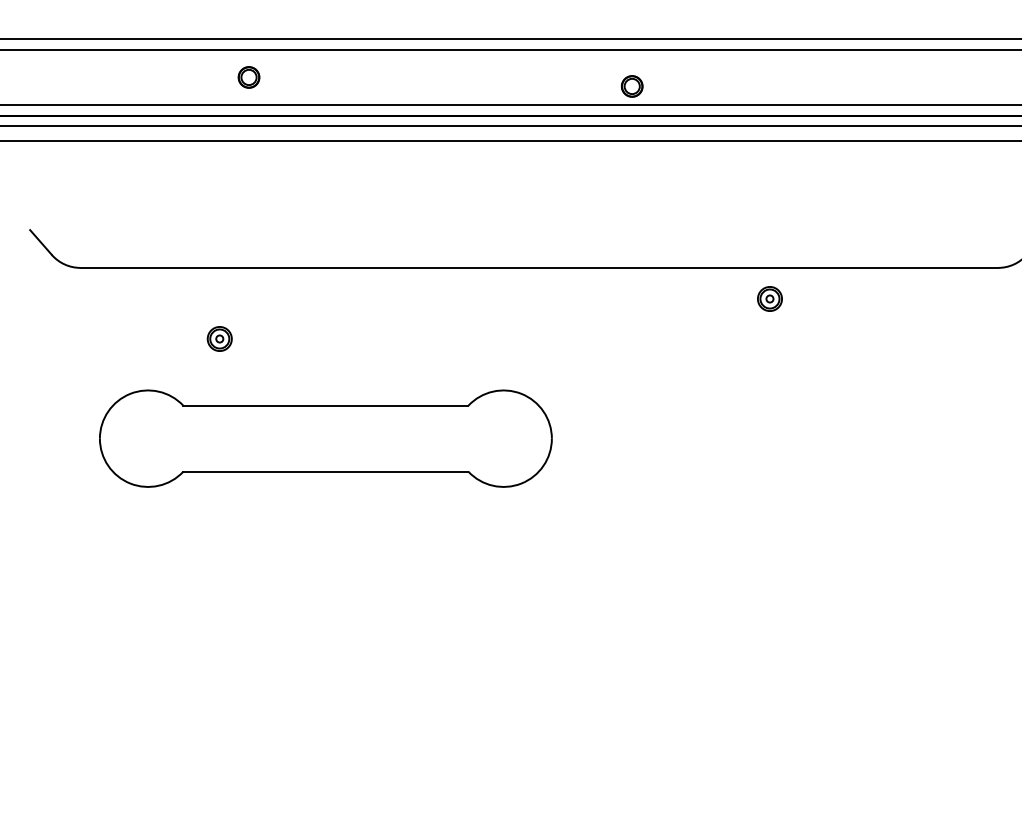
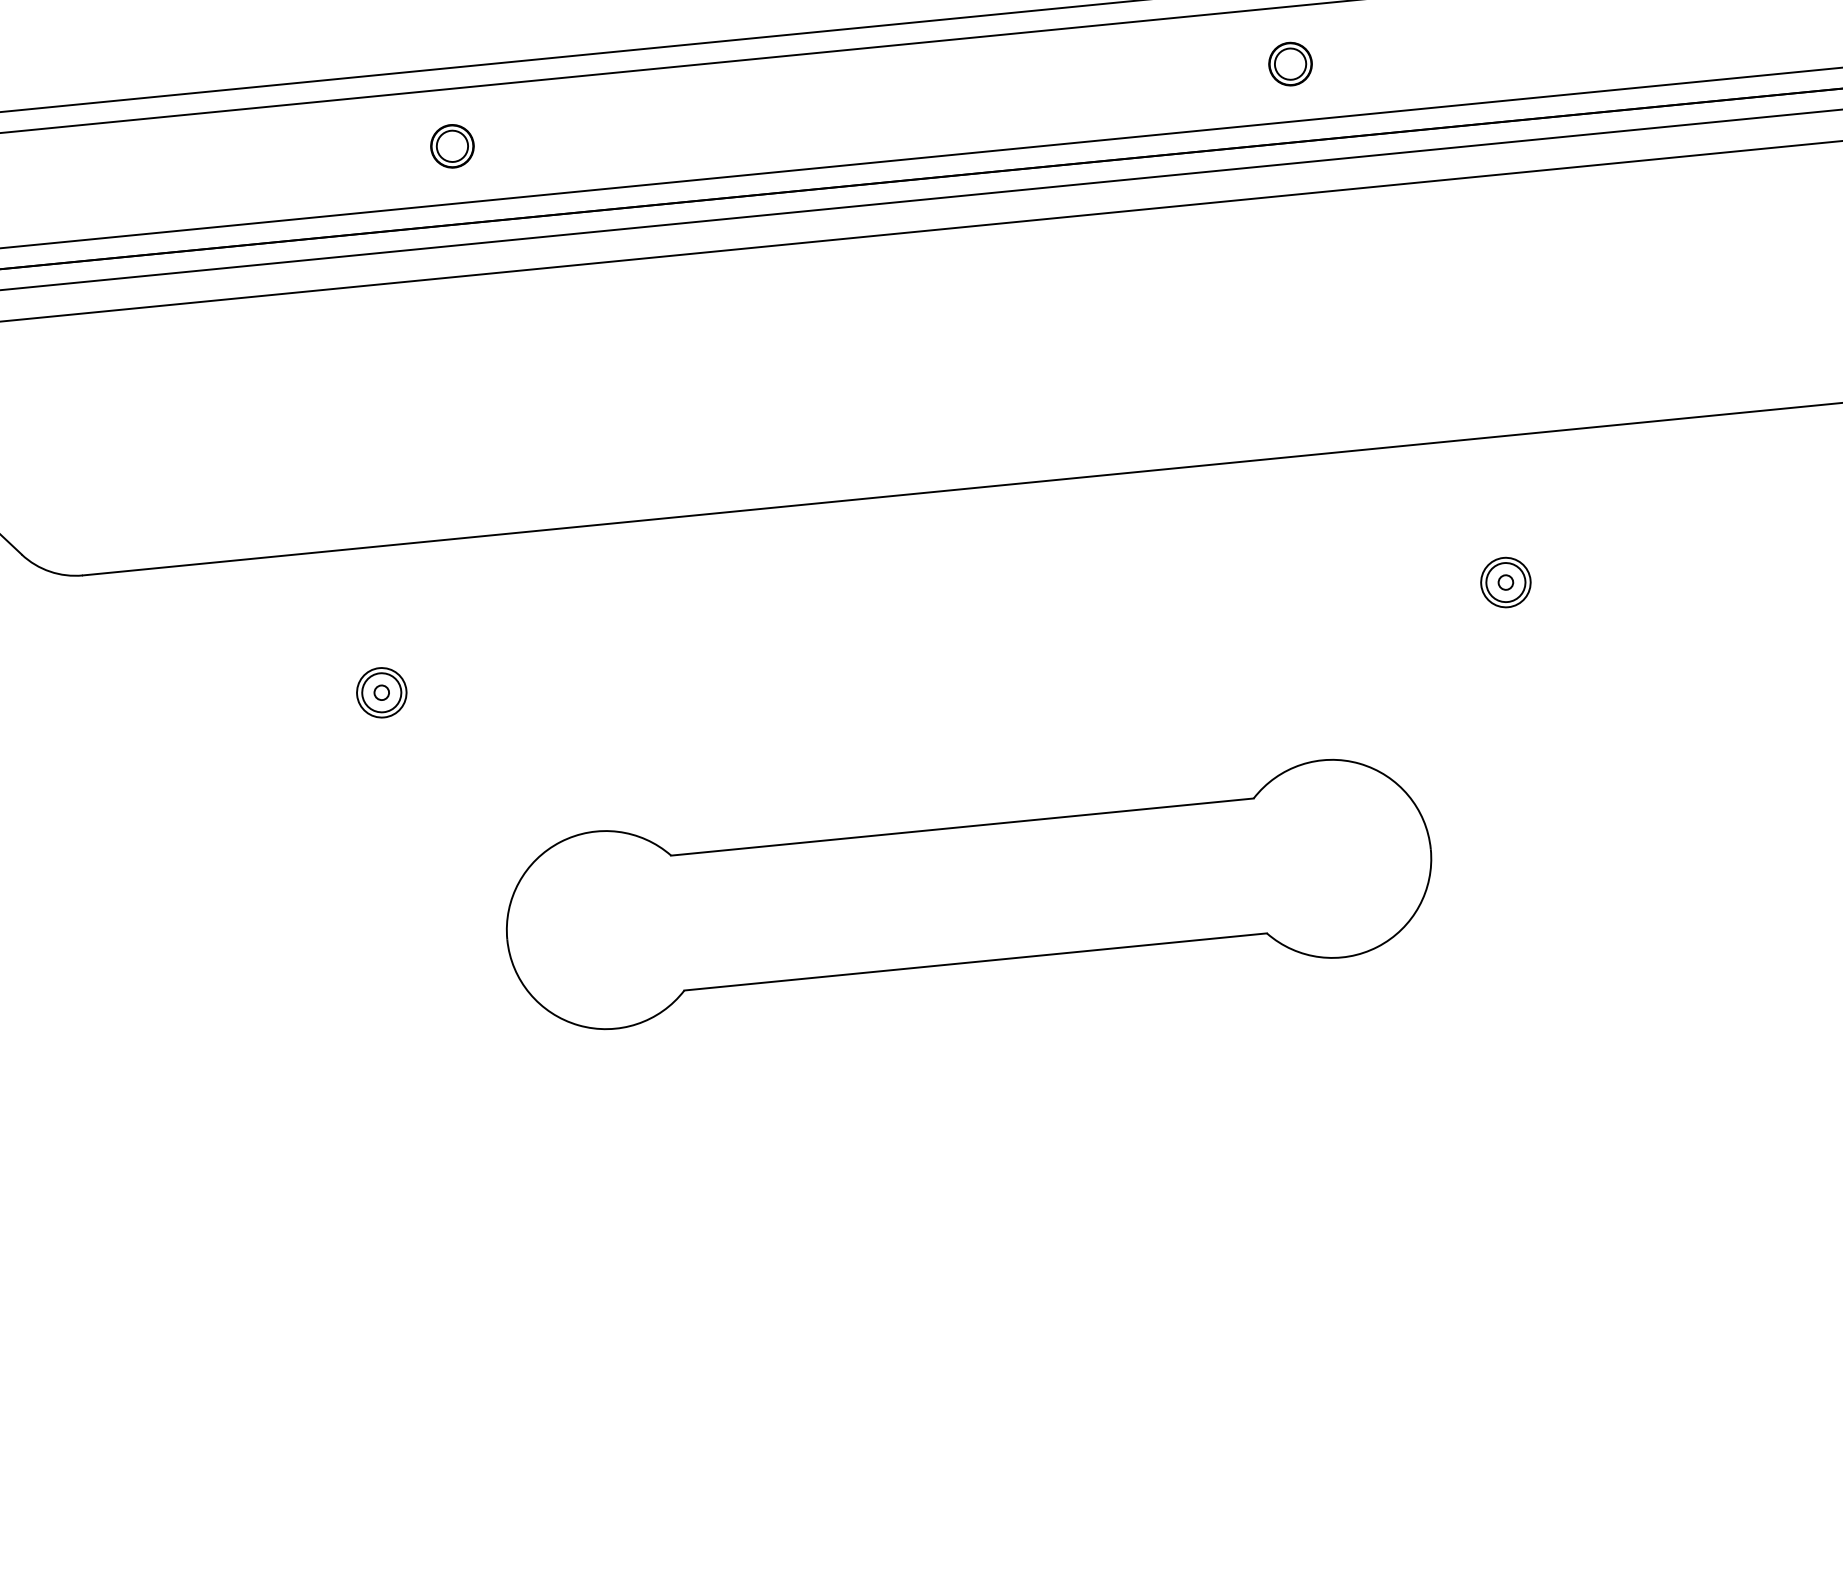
part: (248, 77) -> (451, 146), moved
part: (631, 86) -> (1289, 64), moved
part: (769, 298) -> (1504, 581), moved
part: (325, 438) -> (968, 894), moved

